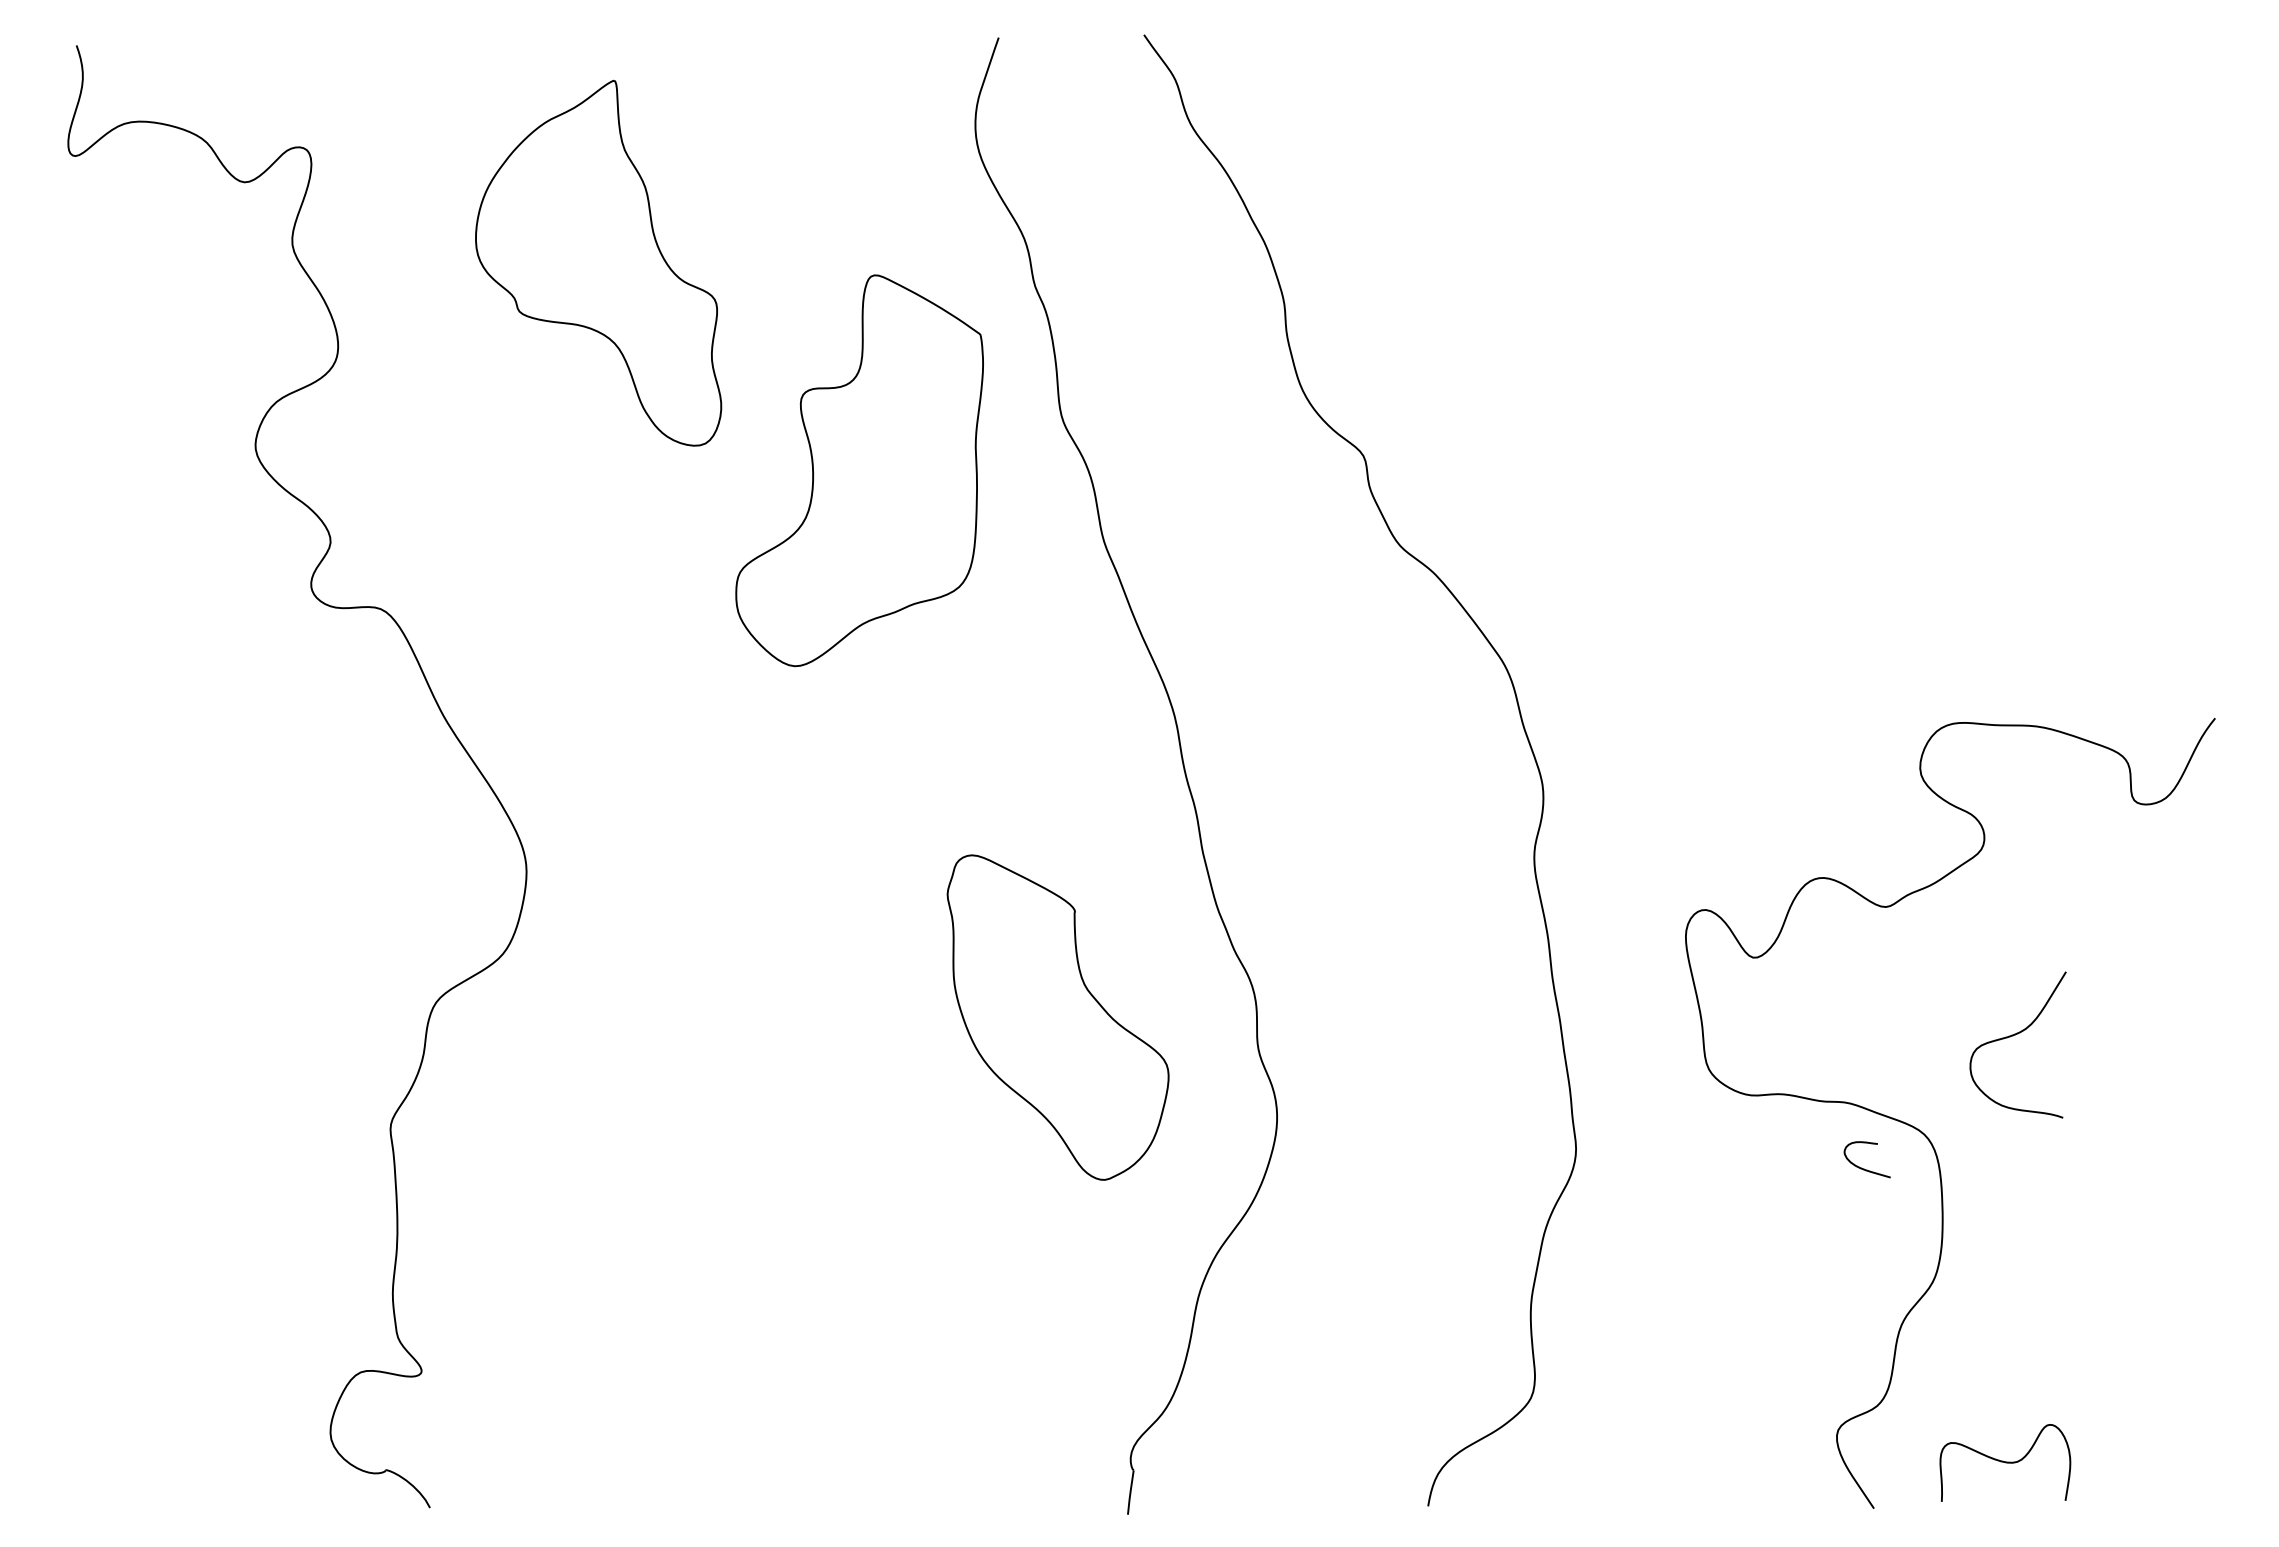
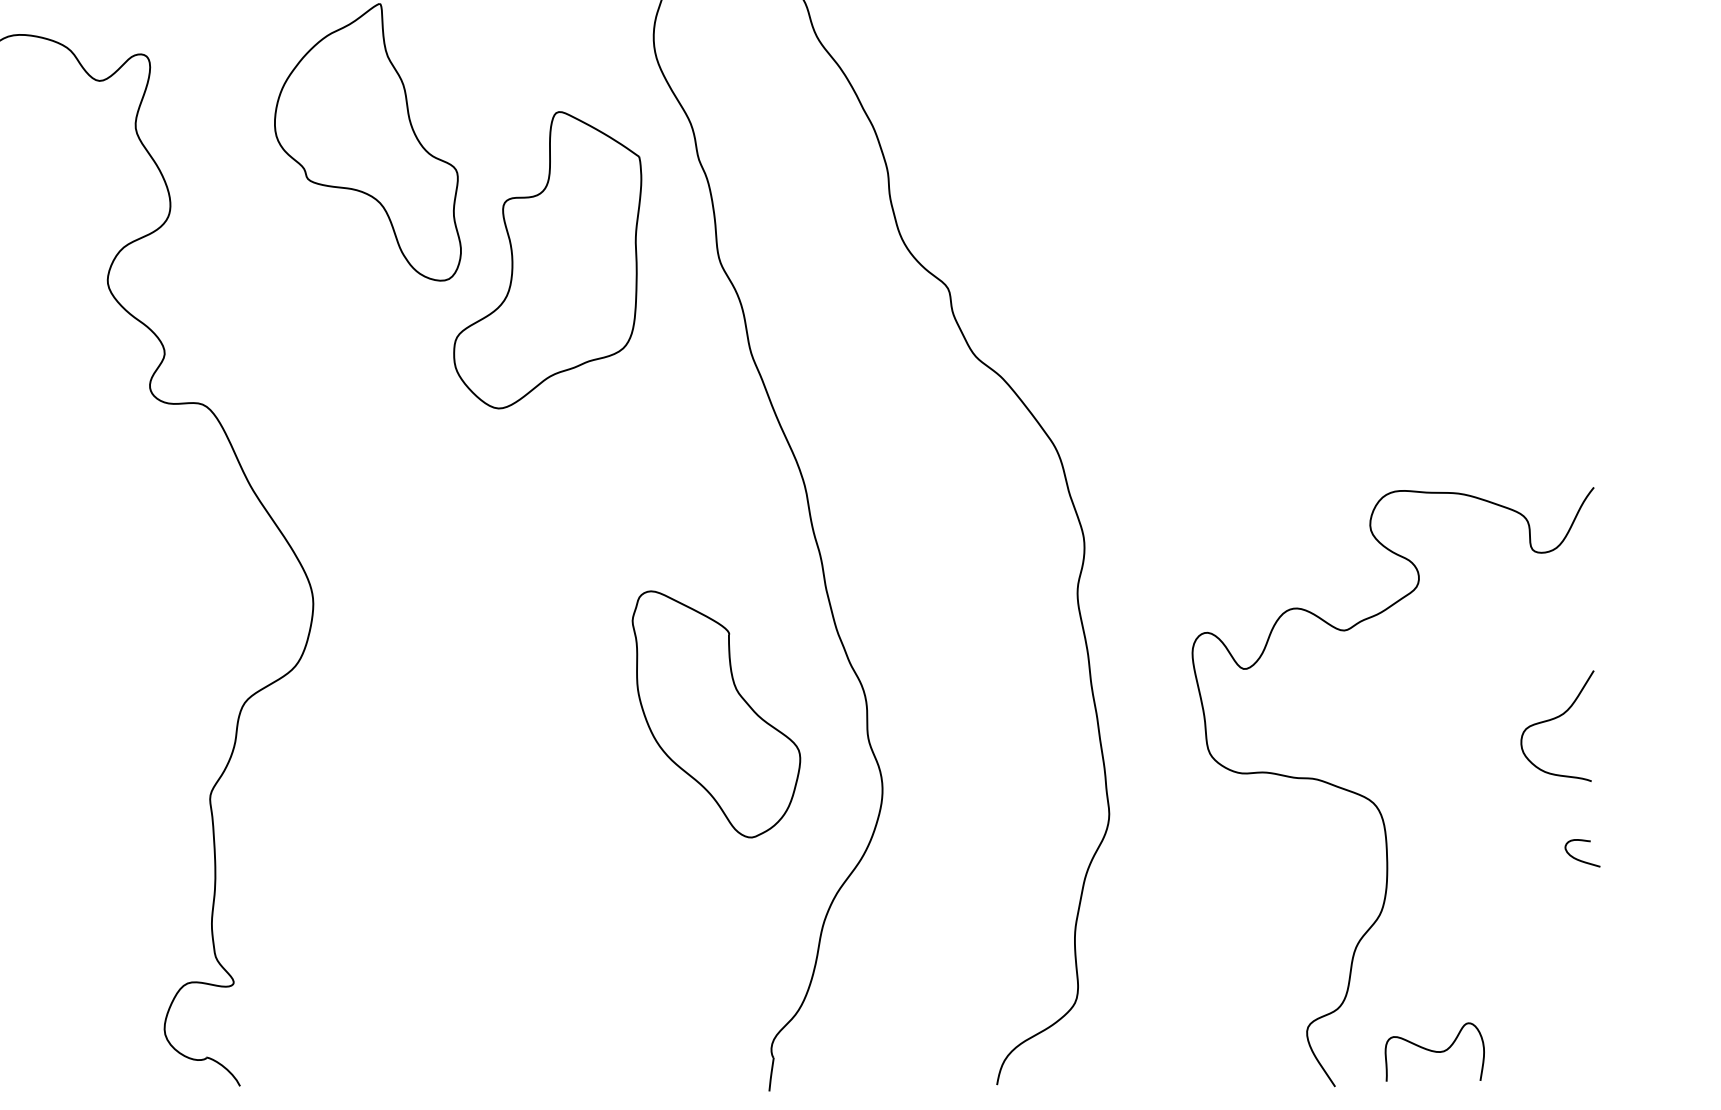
part: (859, 470) -> (547, 260), moved
curve: (2013, 1036) -> (1554, 719), moved
curve: (1864, 1168) -> (1580, 859), moved

